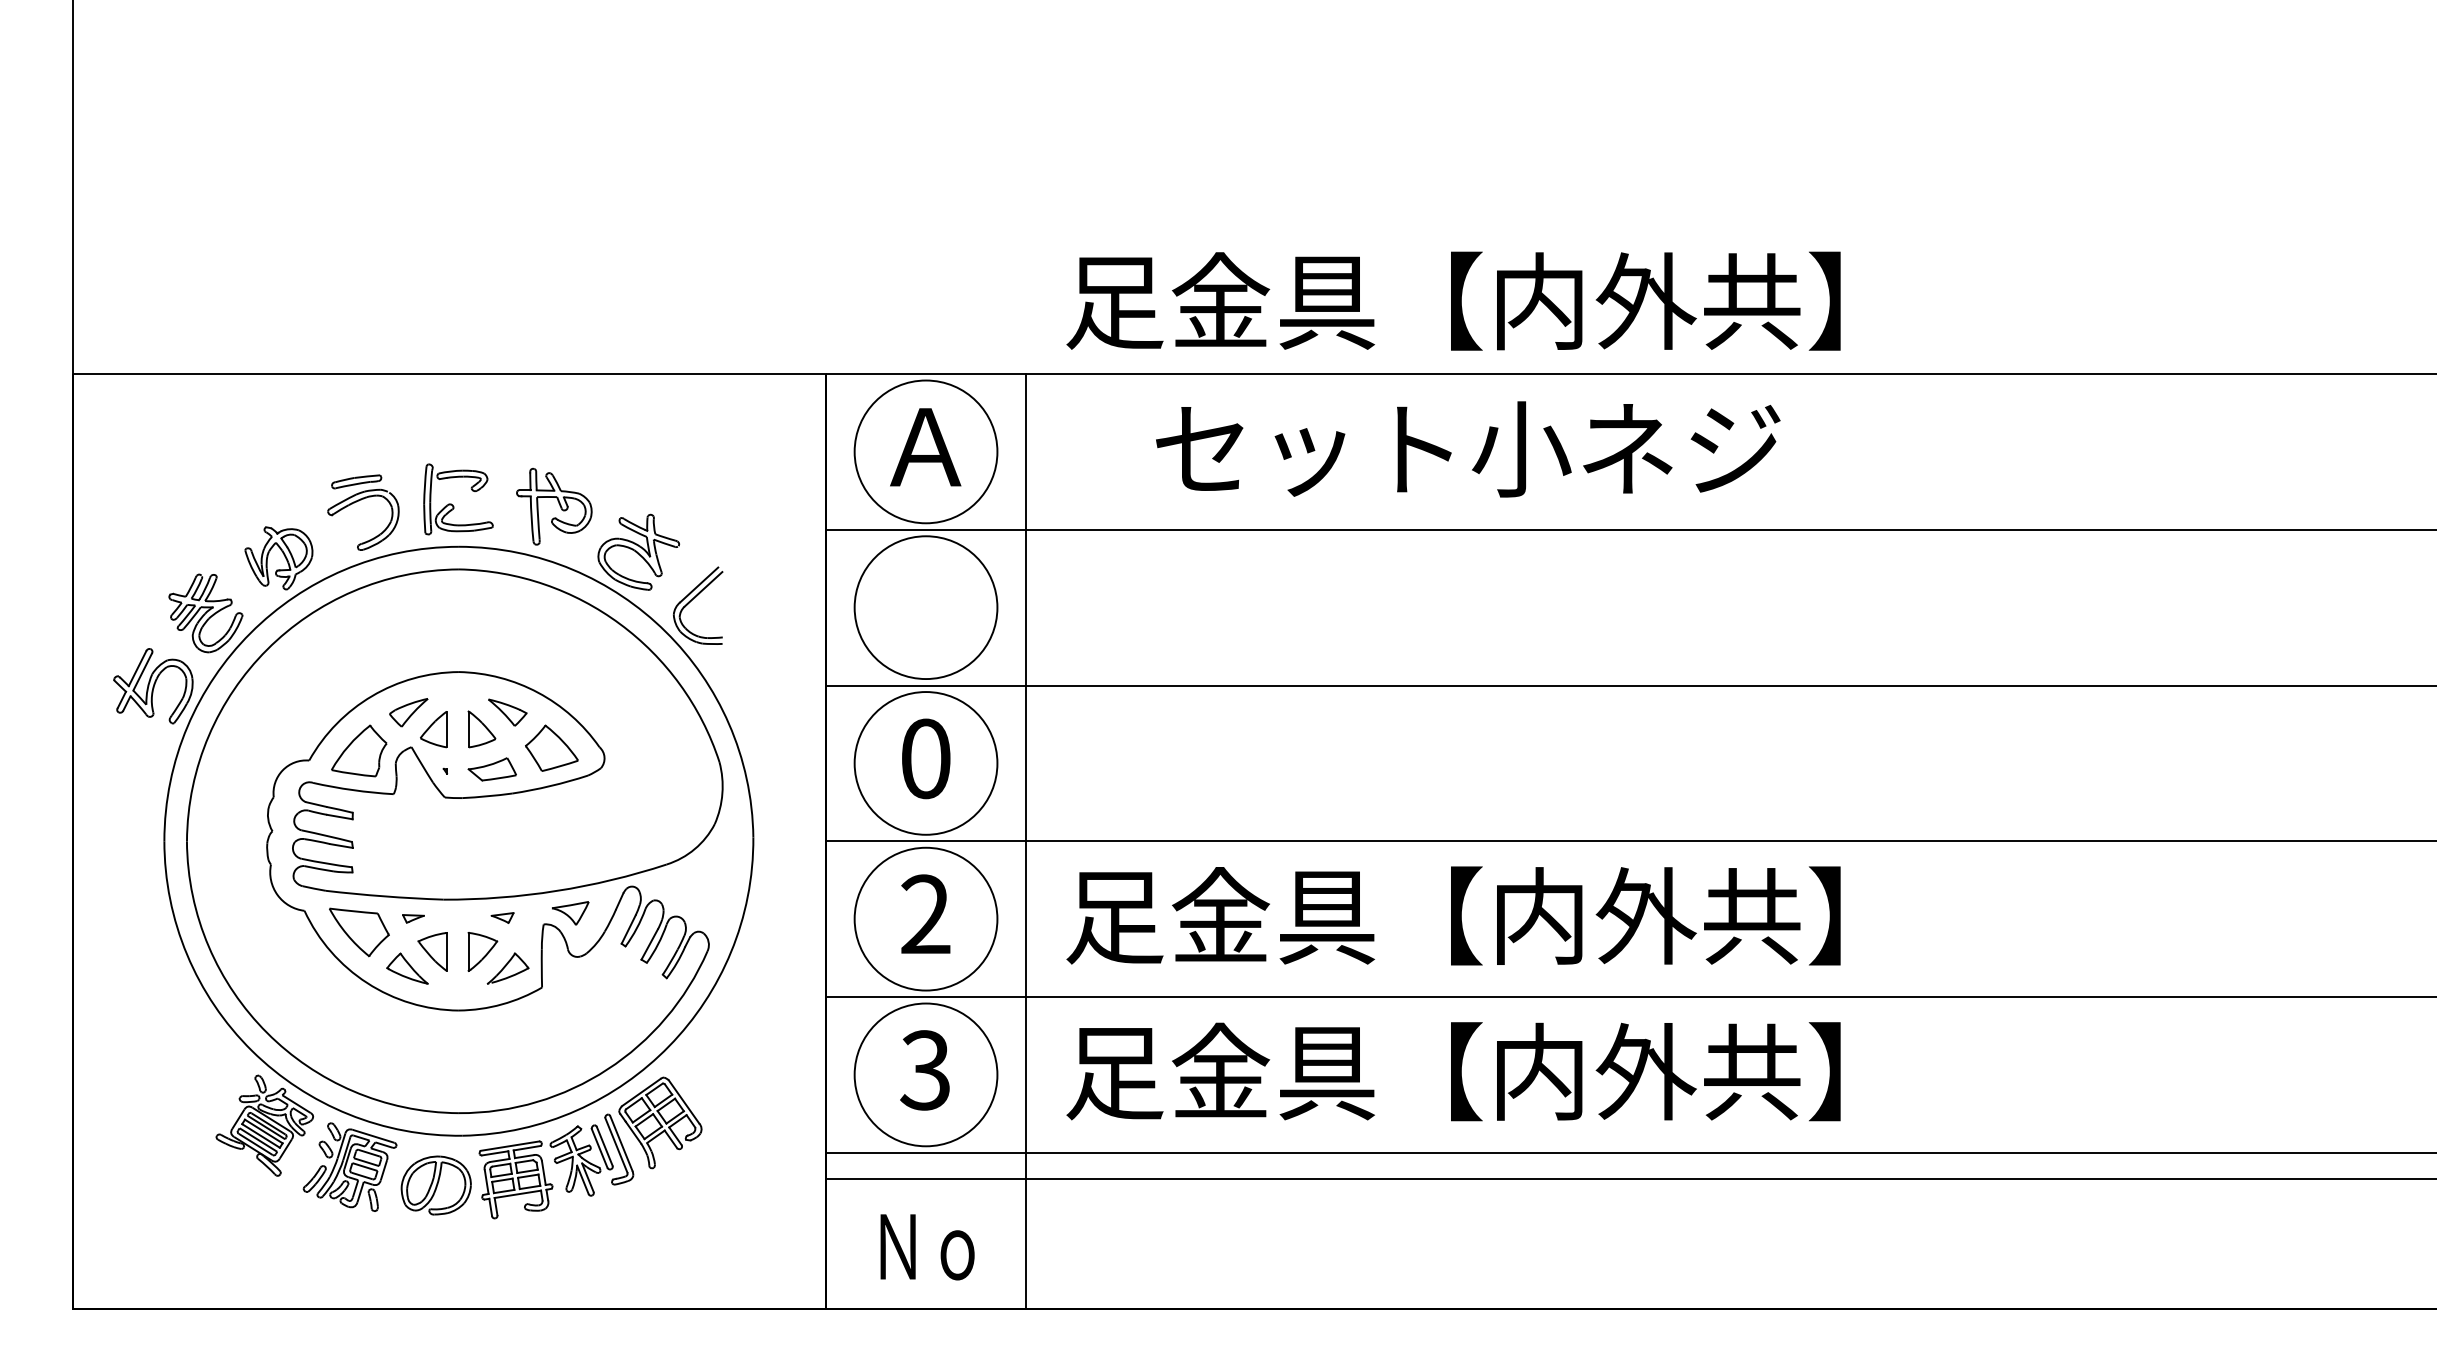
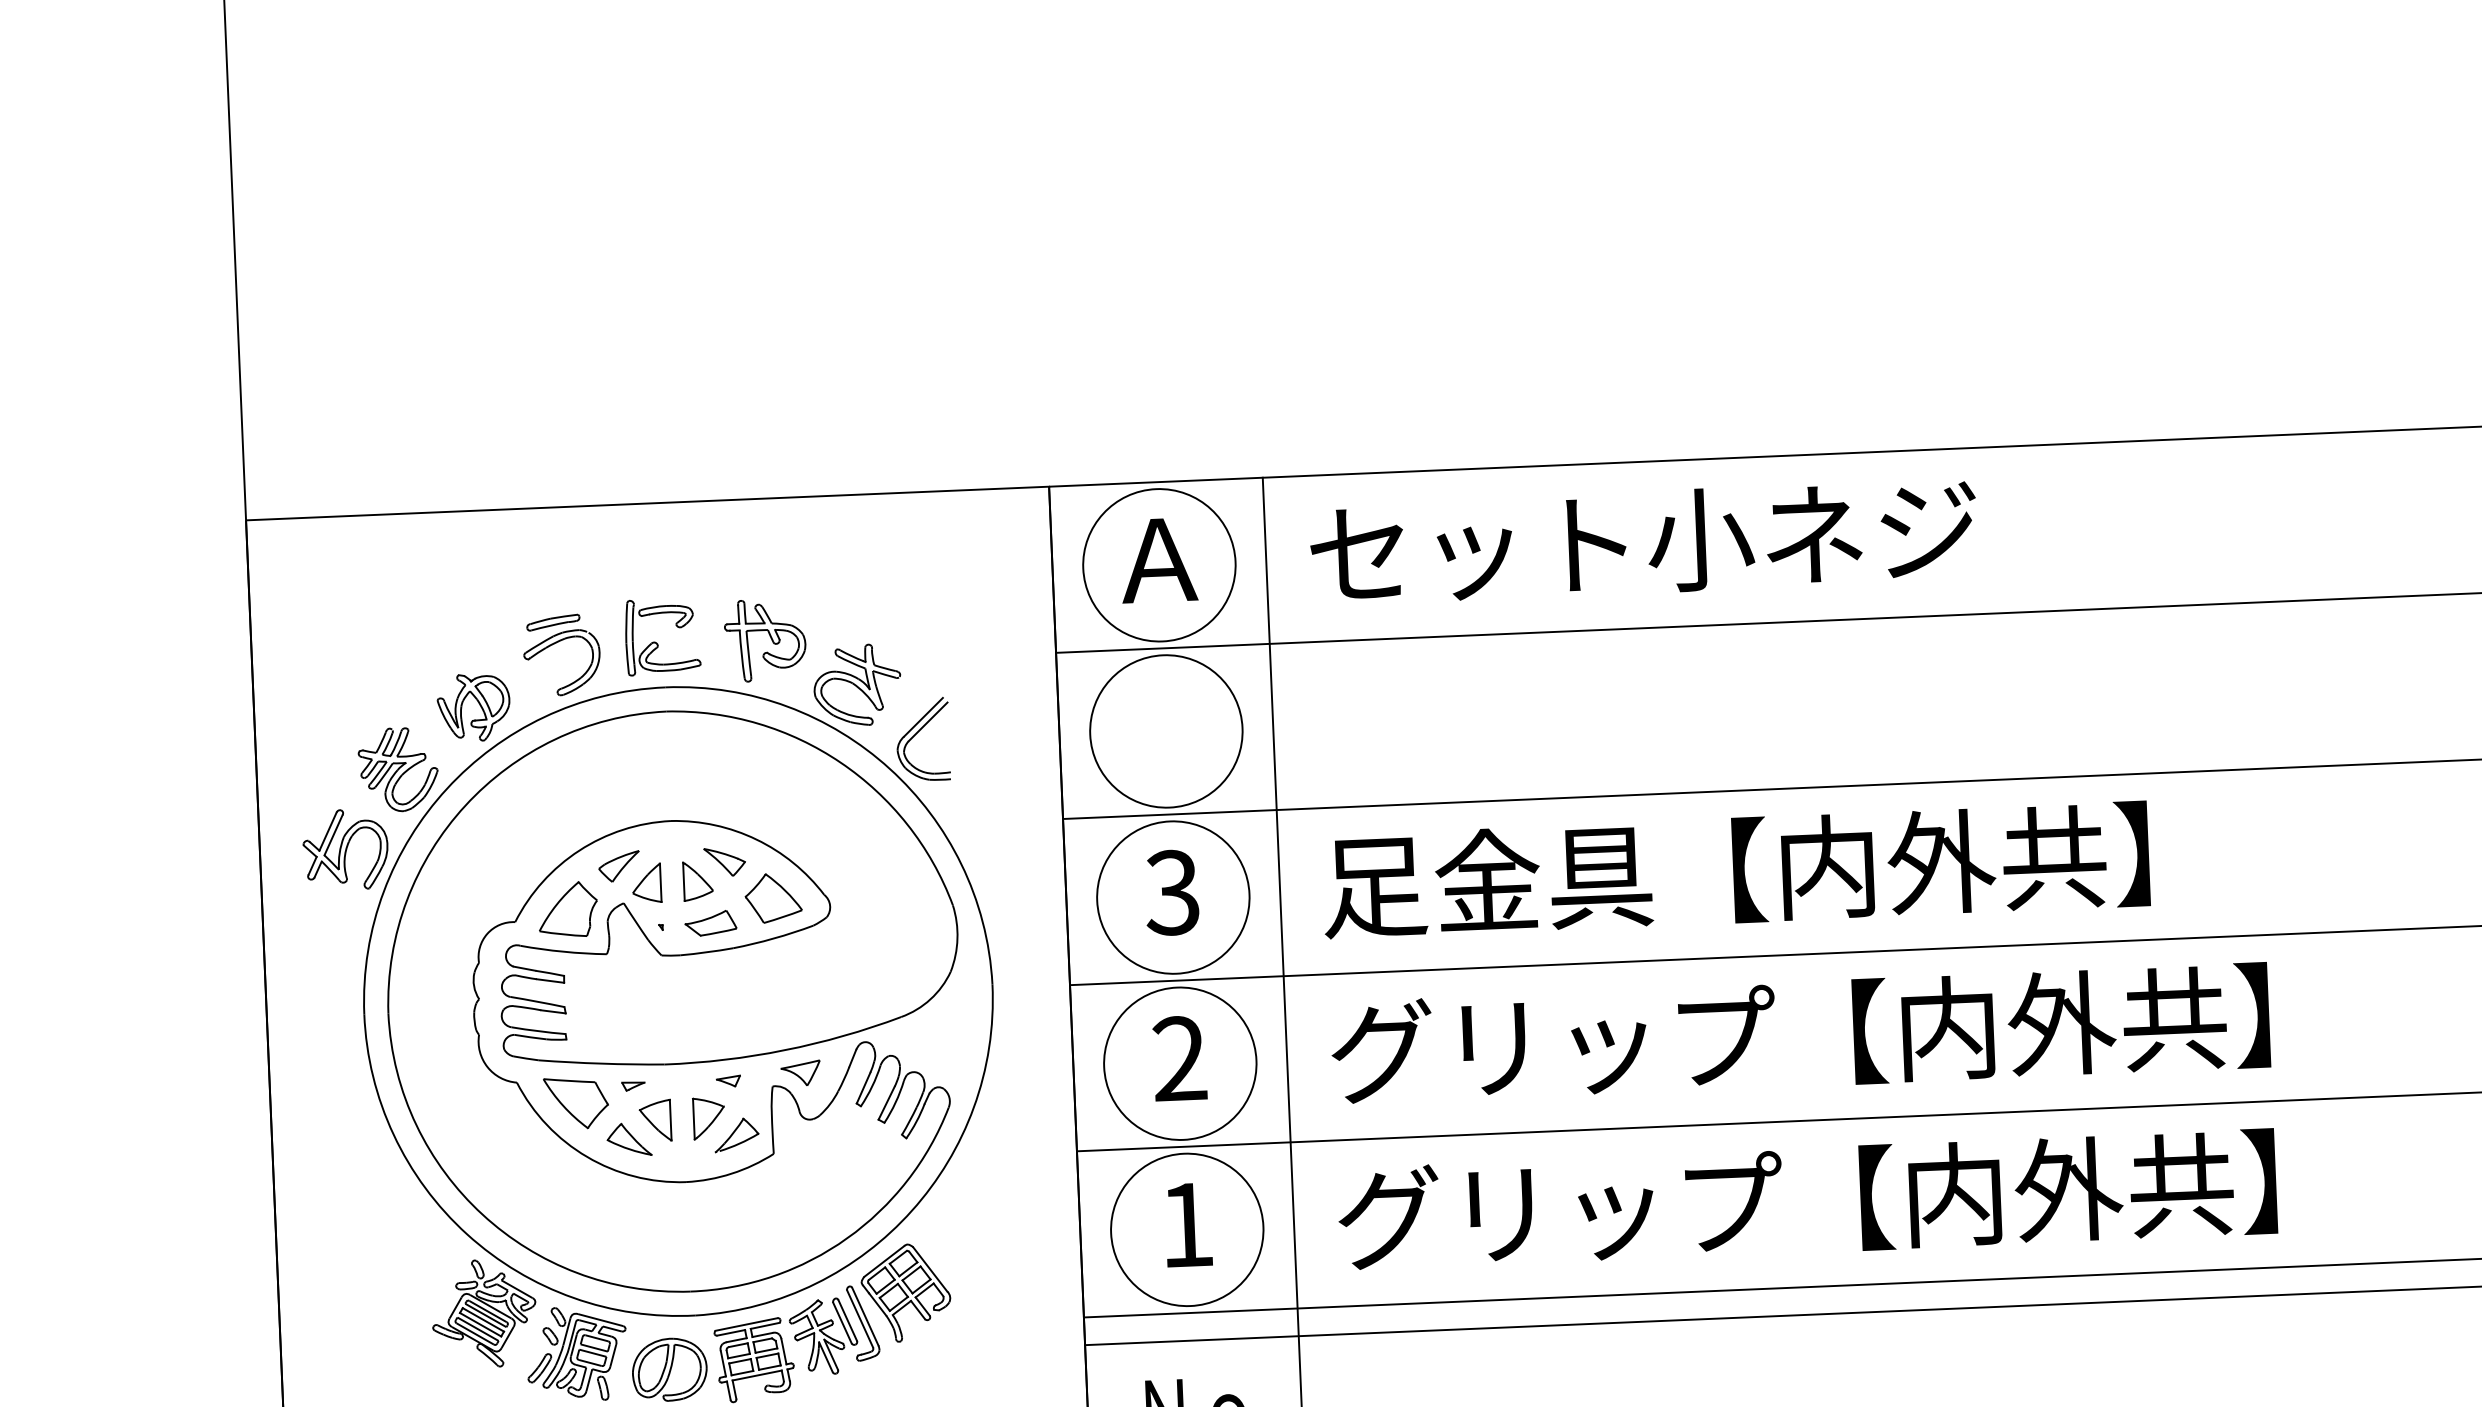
text: (1453, 300) -> (1735, 869), moved
text: (1468, 449) -> (1644, 542), moved
text: (925, 758) -> (1172, 892), 0 -> 3
text: (1506, 915) -> (1799, 1033), 足金具【内外共】 -> グリップ【内外共】
text: (924, 1070) -> (1185, 1225), 3 -> 1
text: (1506, 1071) -> (1806, 1200), 足金具【内外共】 -> グリップ【内外共】

